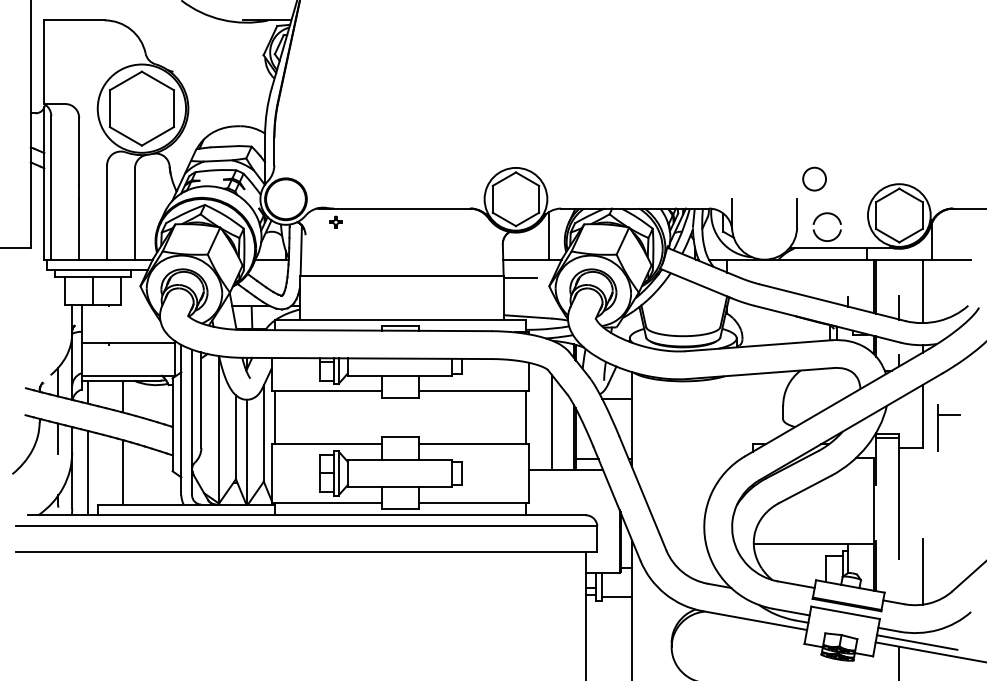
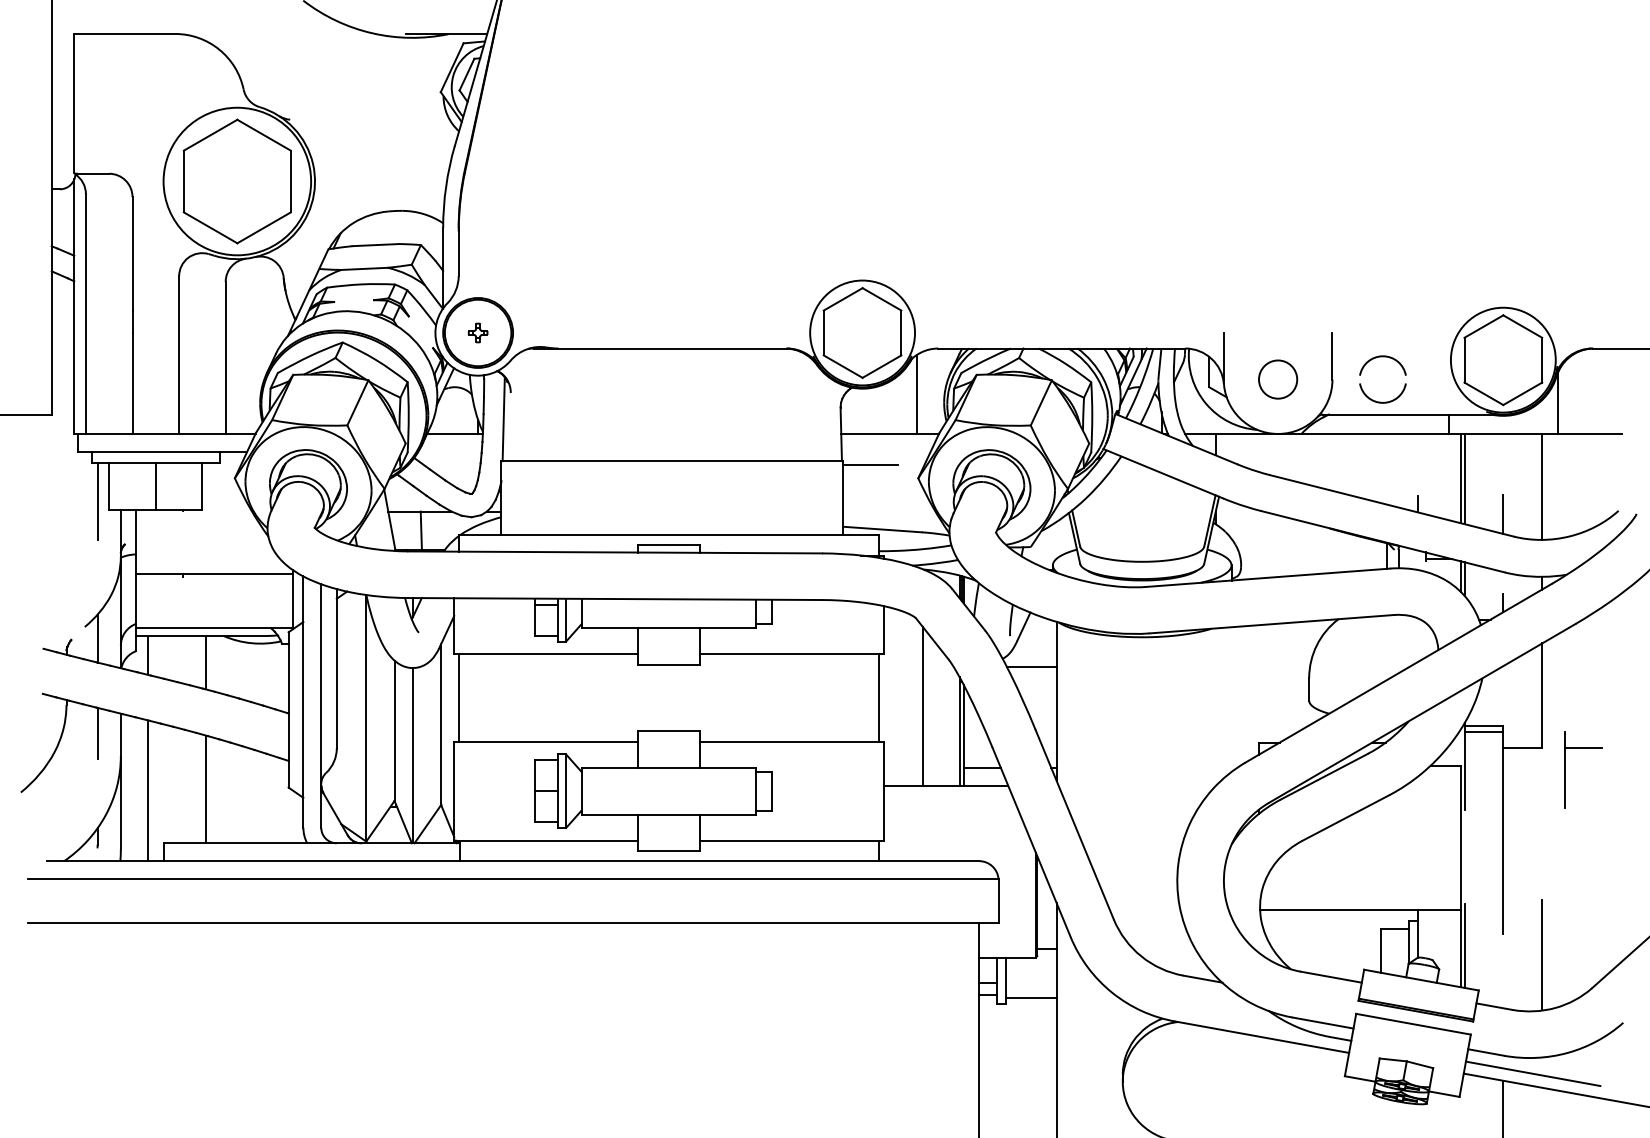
circle: (814, 178) -> (1277, 378), moved
part: (335, 221) -> (477, 331), moved
line: (58, 299) -> (97, 500), added
part: (938, 427) -> (1565, 769), moved

